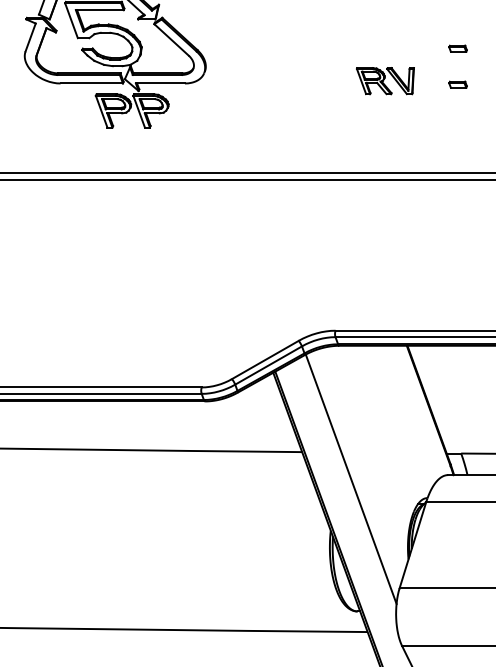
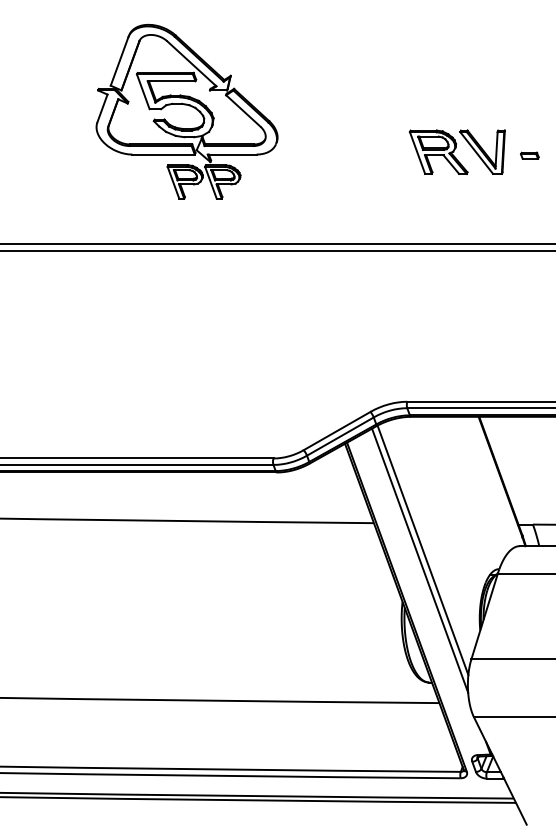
part: (457, 48) -> (529, 119), removed
part: (384, 80) -> (456, 151), size x1.67
line: (348, 489) -> (420, 560), added

